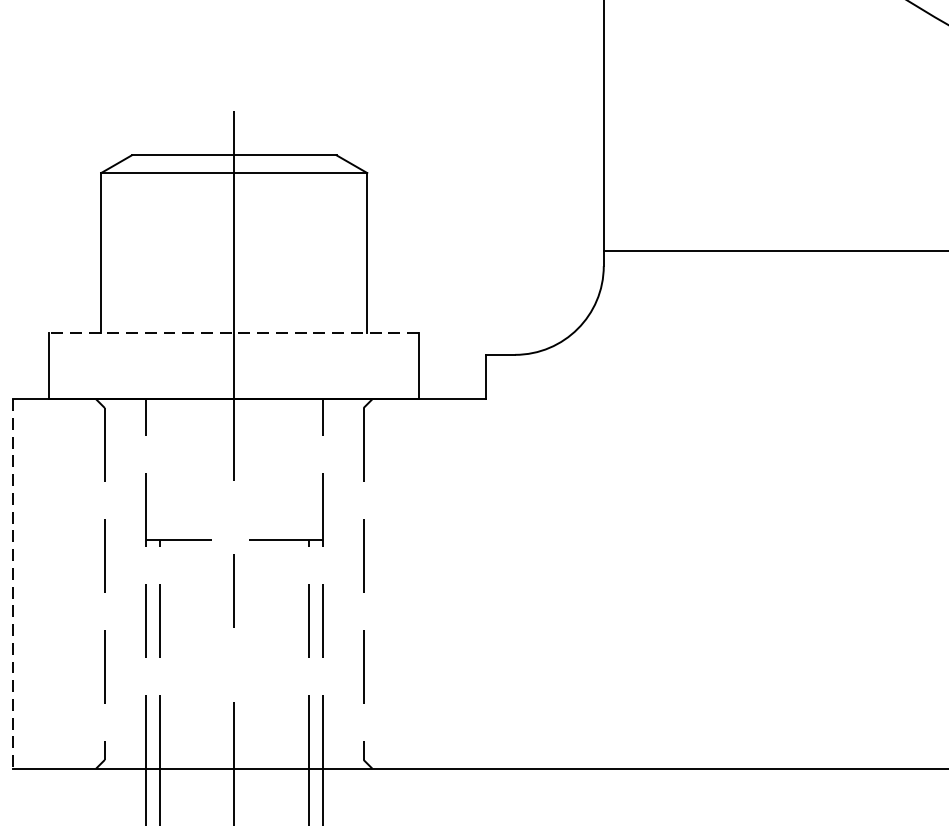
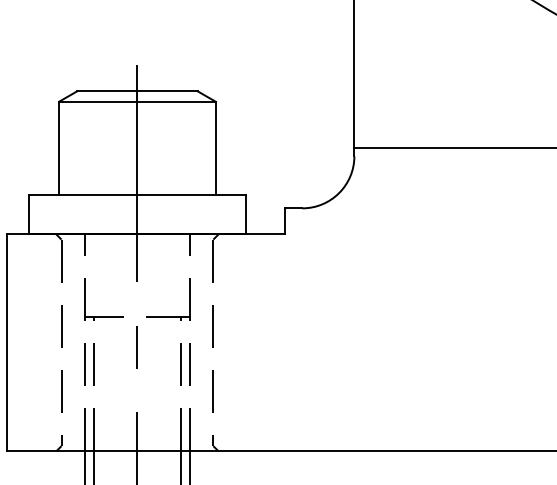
line: (232, 332) -> (136, 195), dashed -> solid
line: (12, 585) -> (7, 343), dashed -> solid

